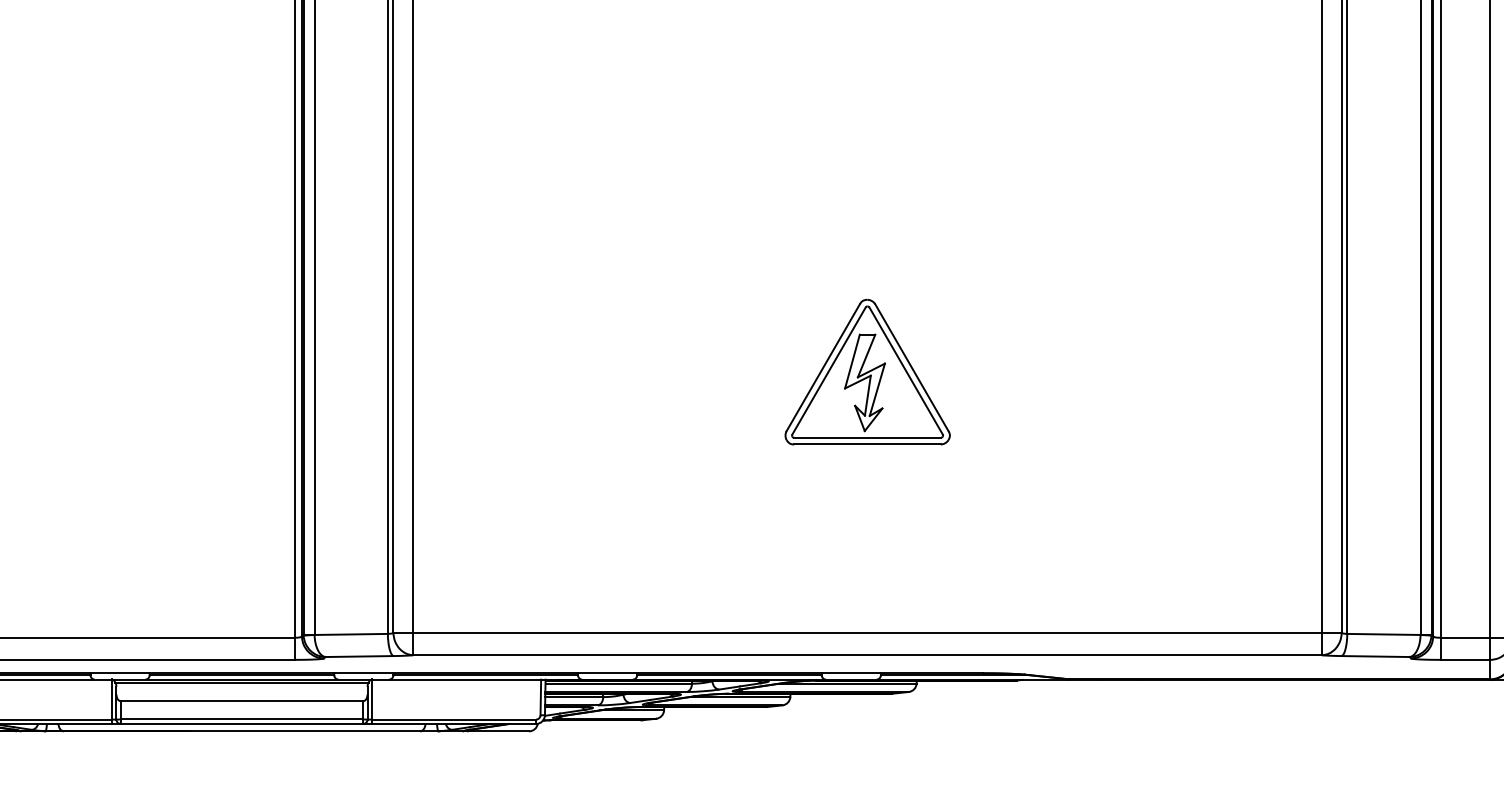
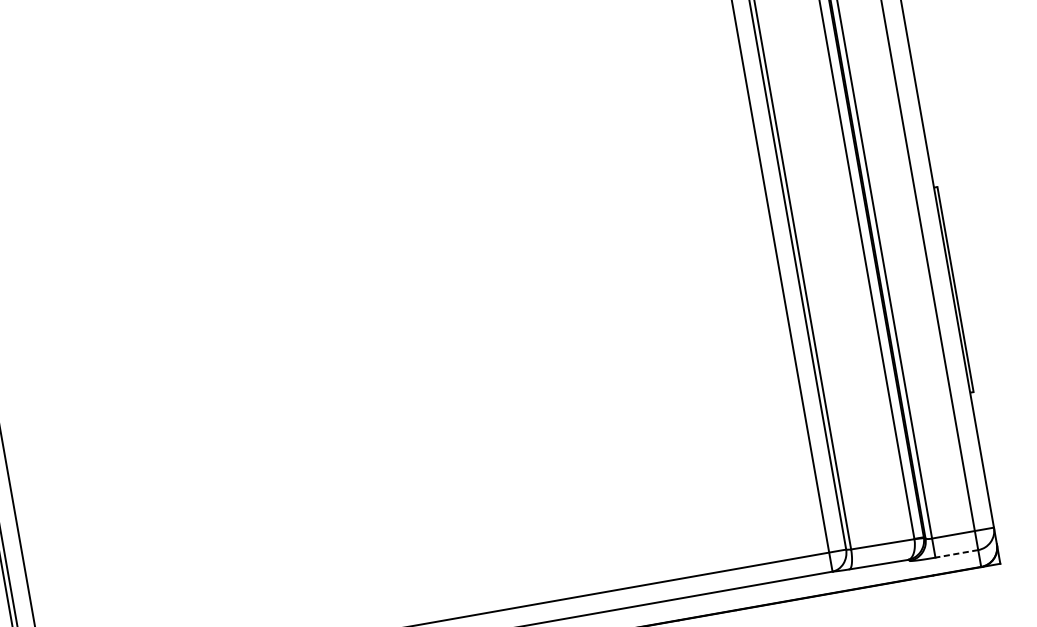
part: (867, 371) -> (397, 396), removed
line: (1465, 659) -> (956, 553), solid -> dashed

